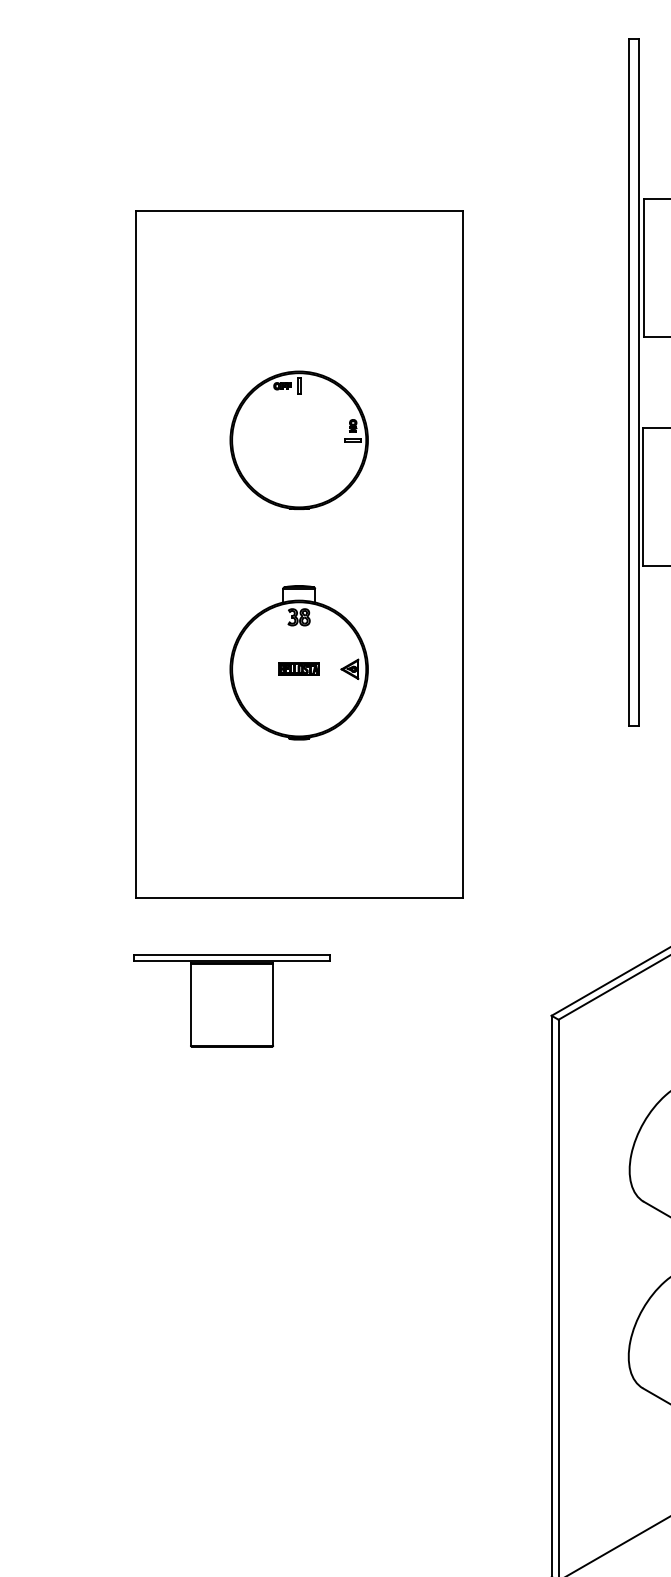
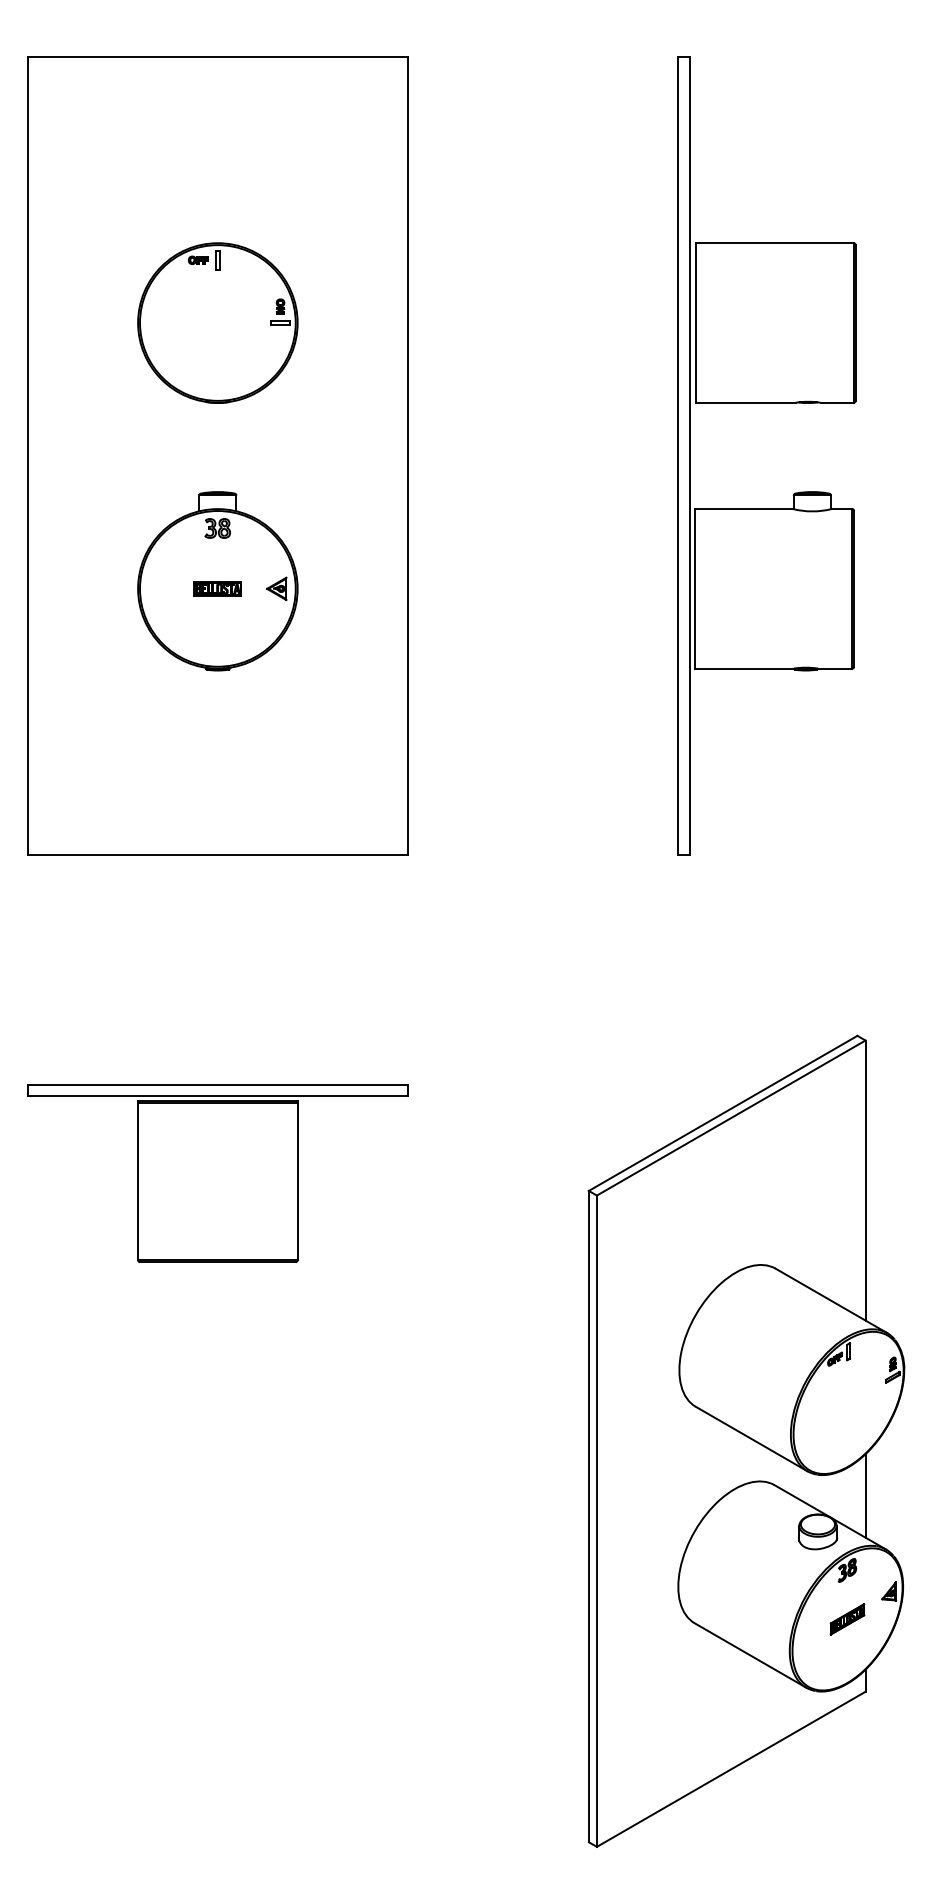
part: (298, 554) -> (217, 455), moved
part: (231, 1000) -> (217, 1173), size x1.67

